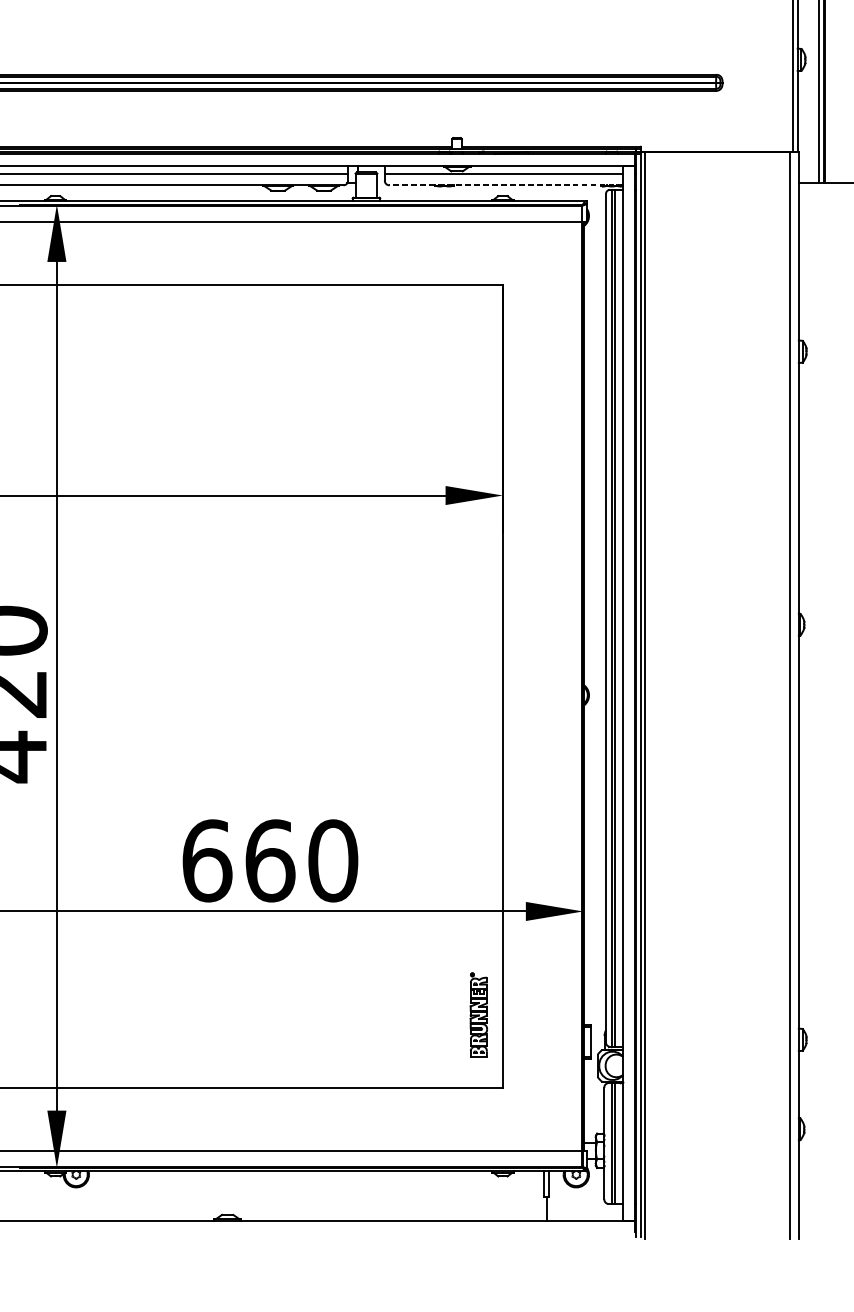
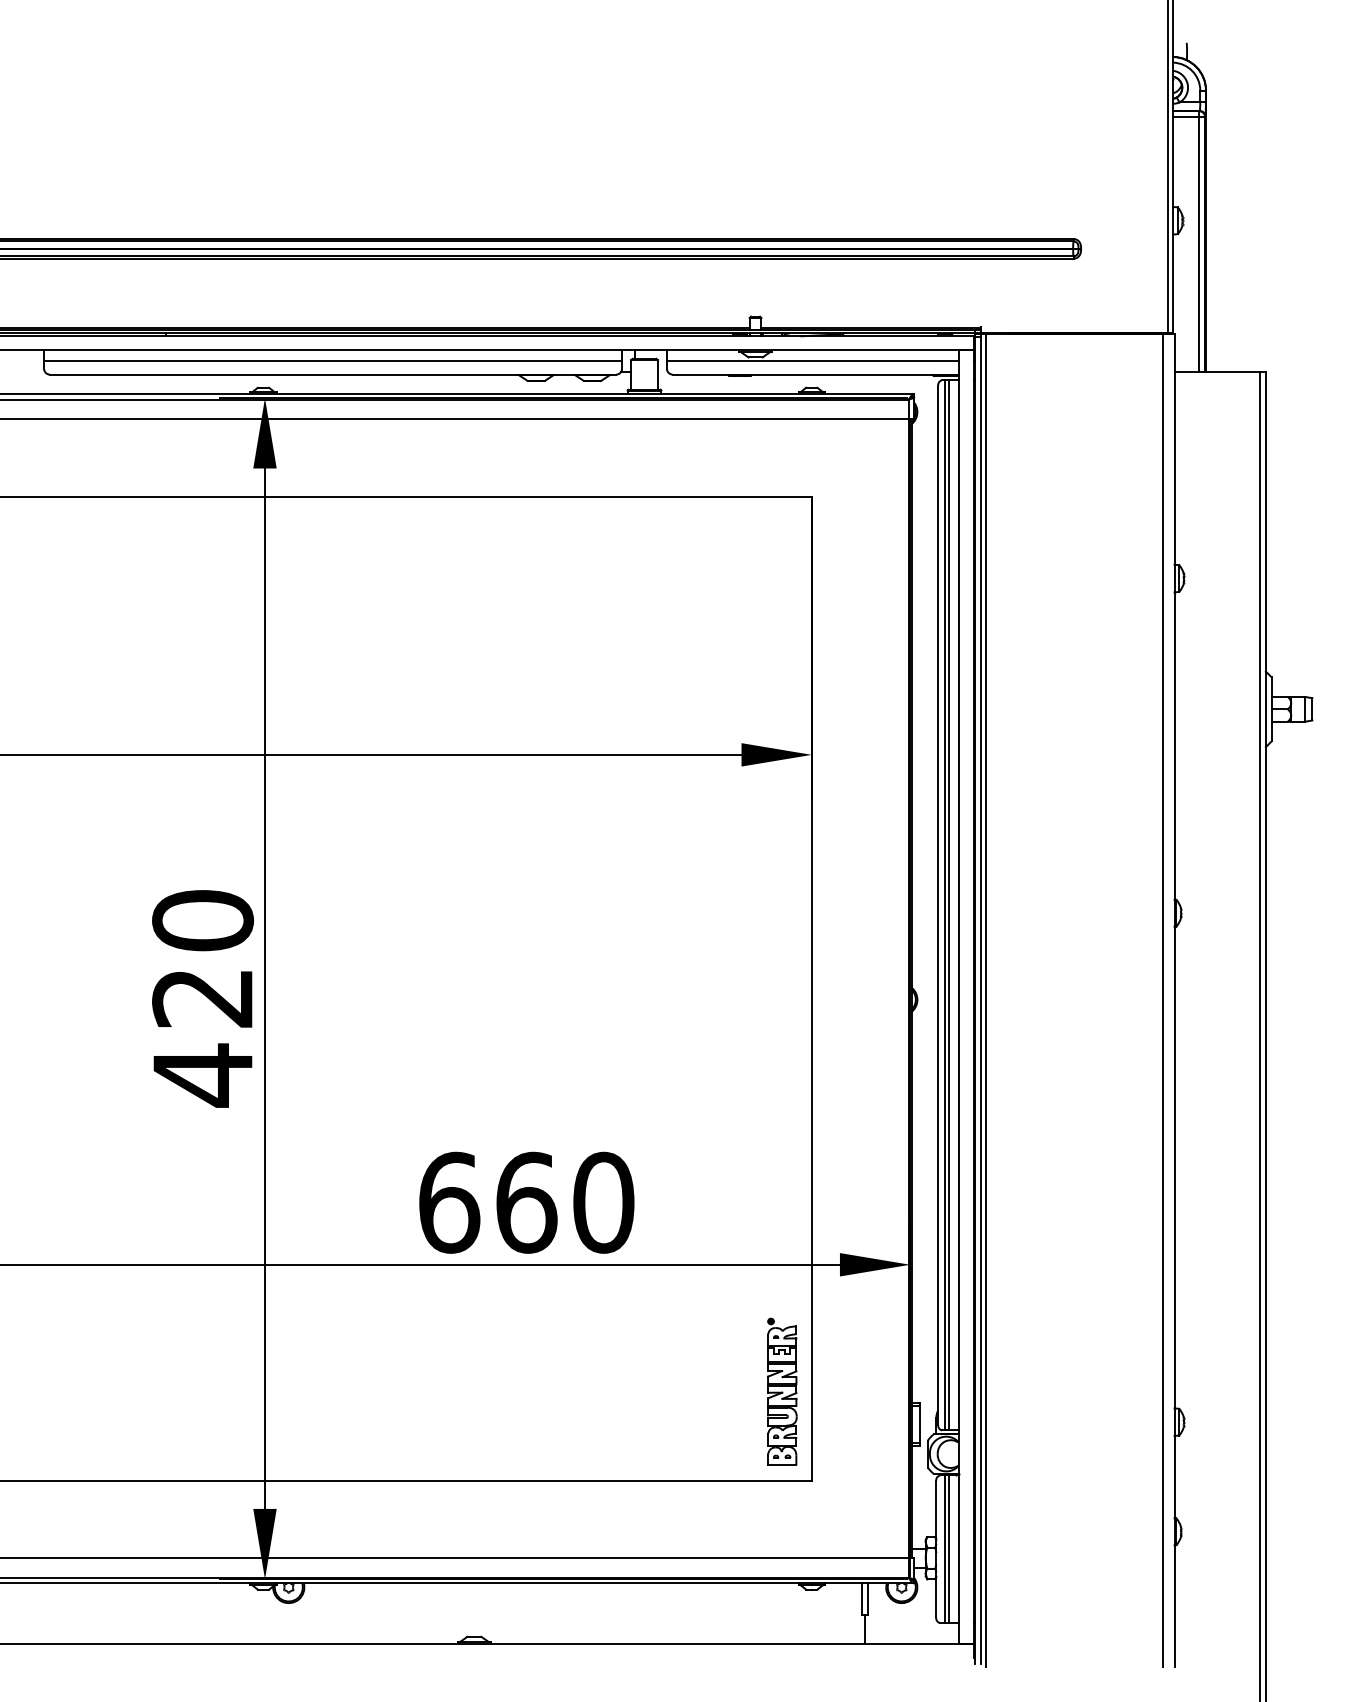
line: (505, 185) -> (815, 374), dashed -> solid
part: (479, 1014) -> (782, 1391), size x1.43

